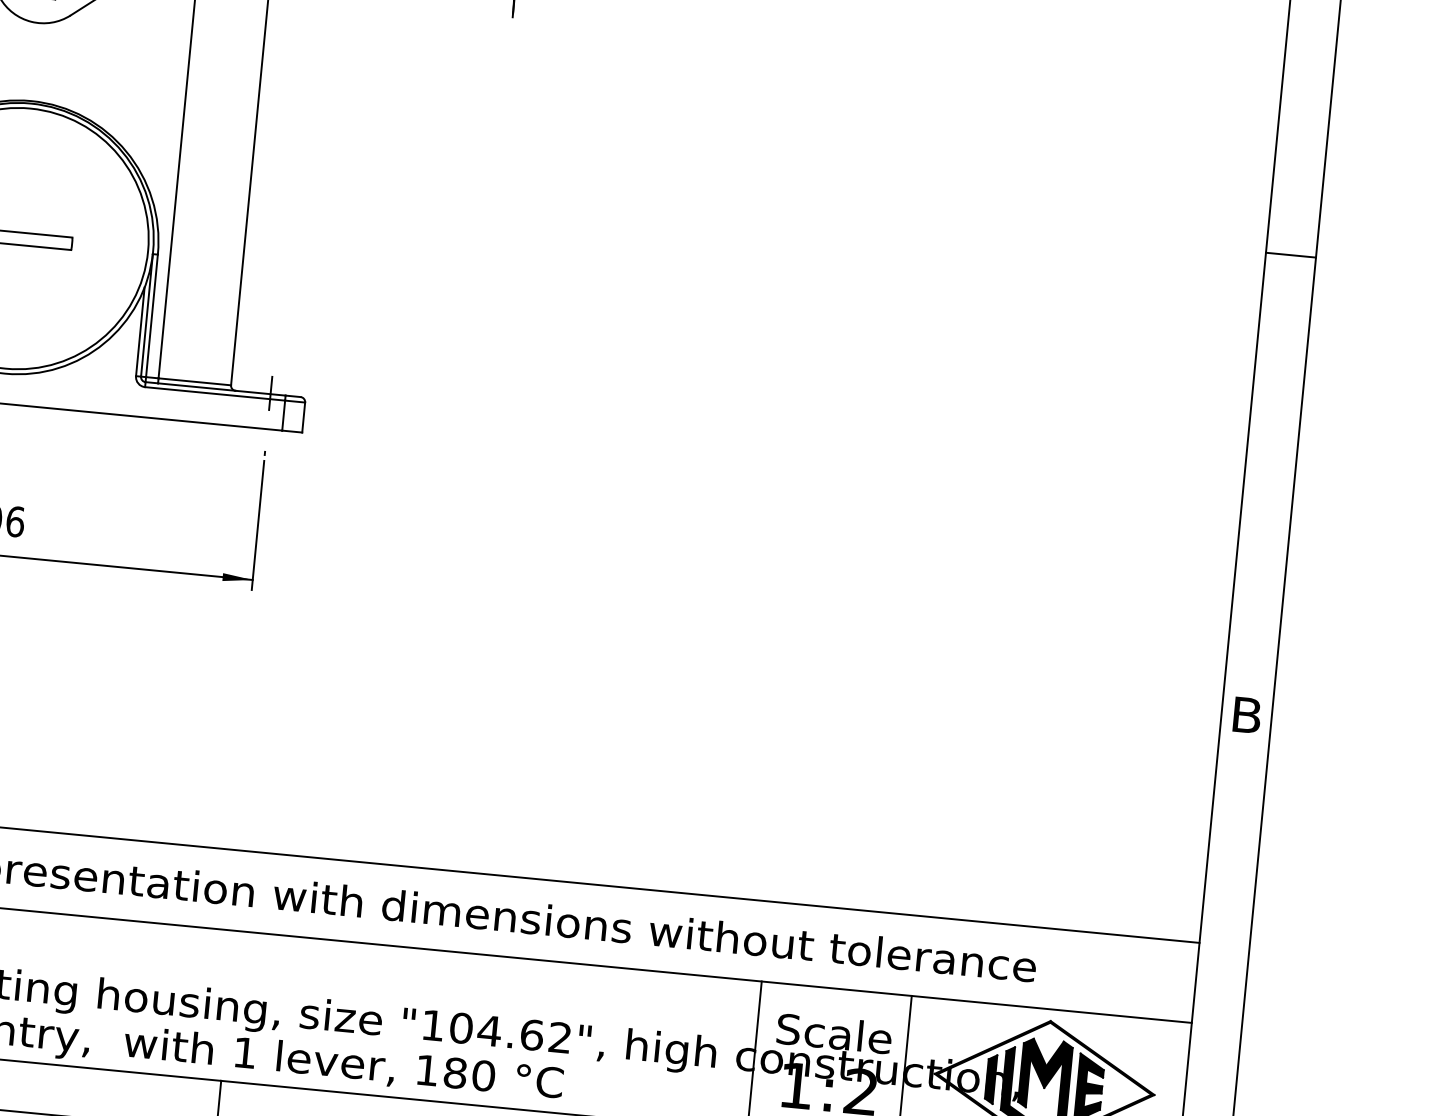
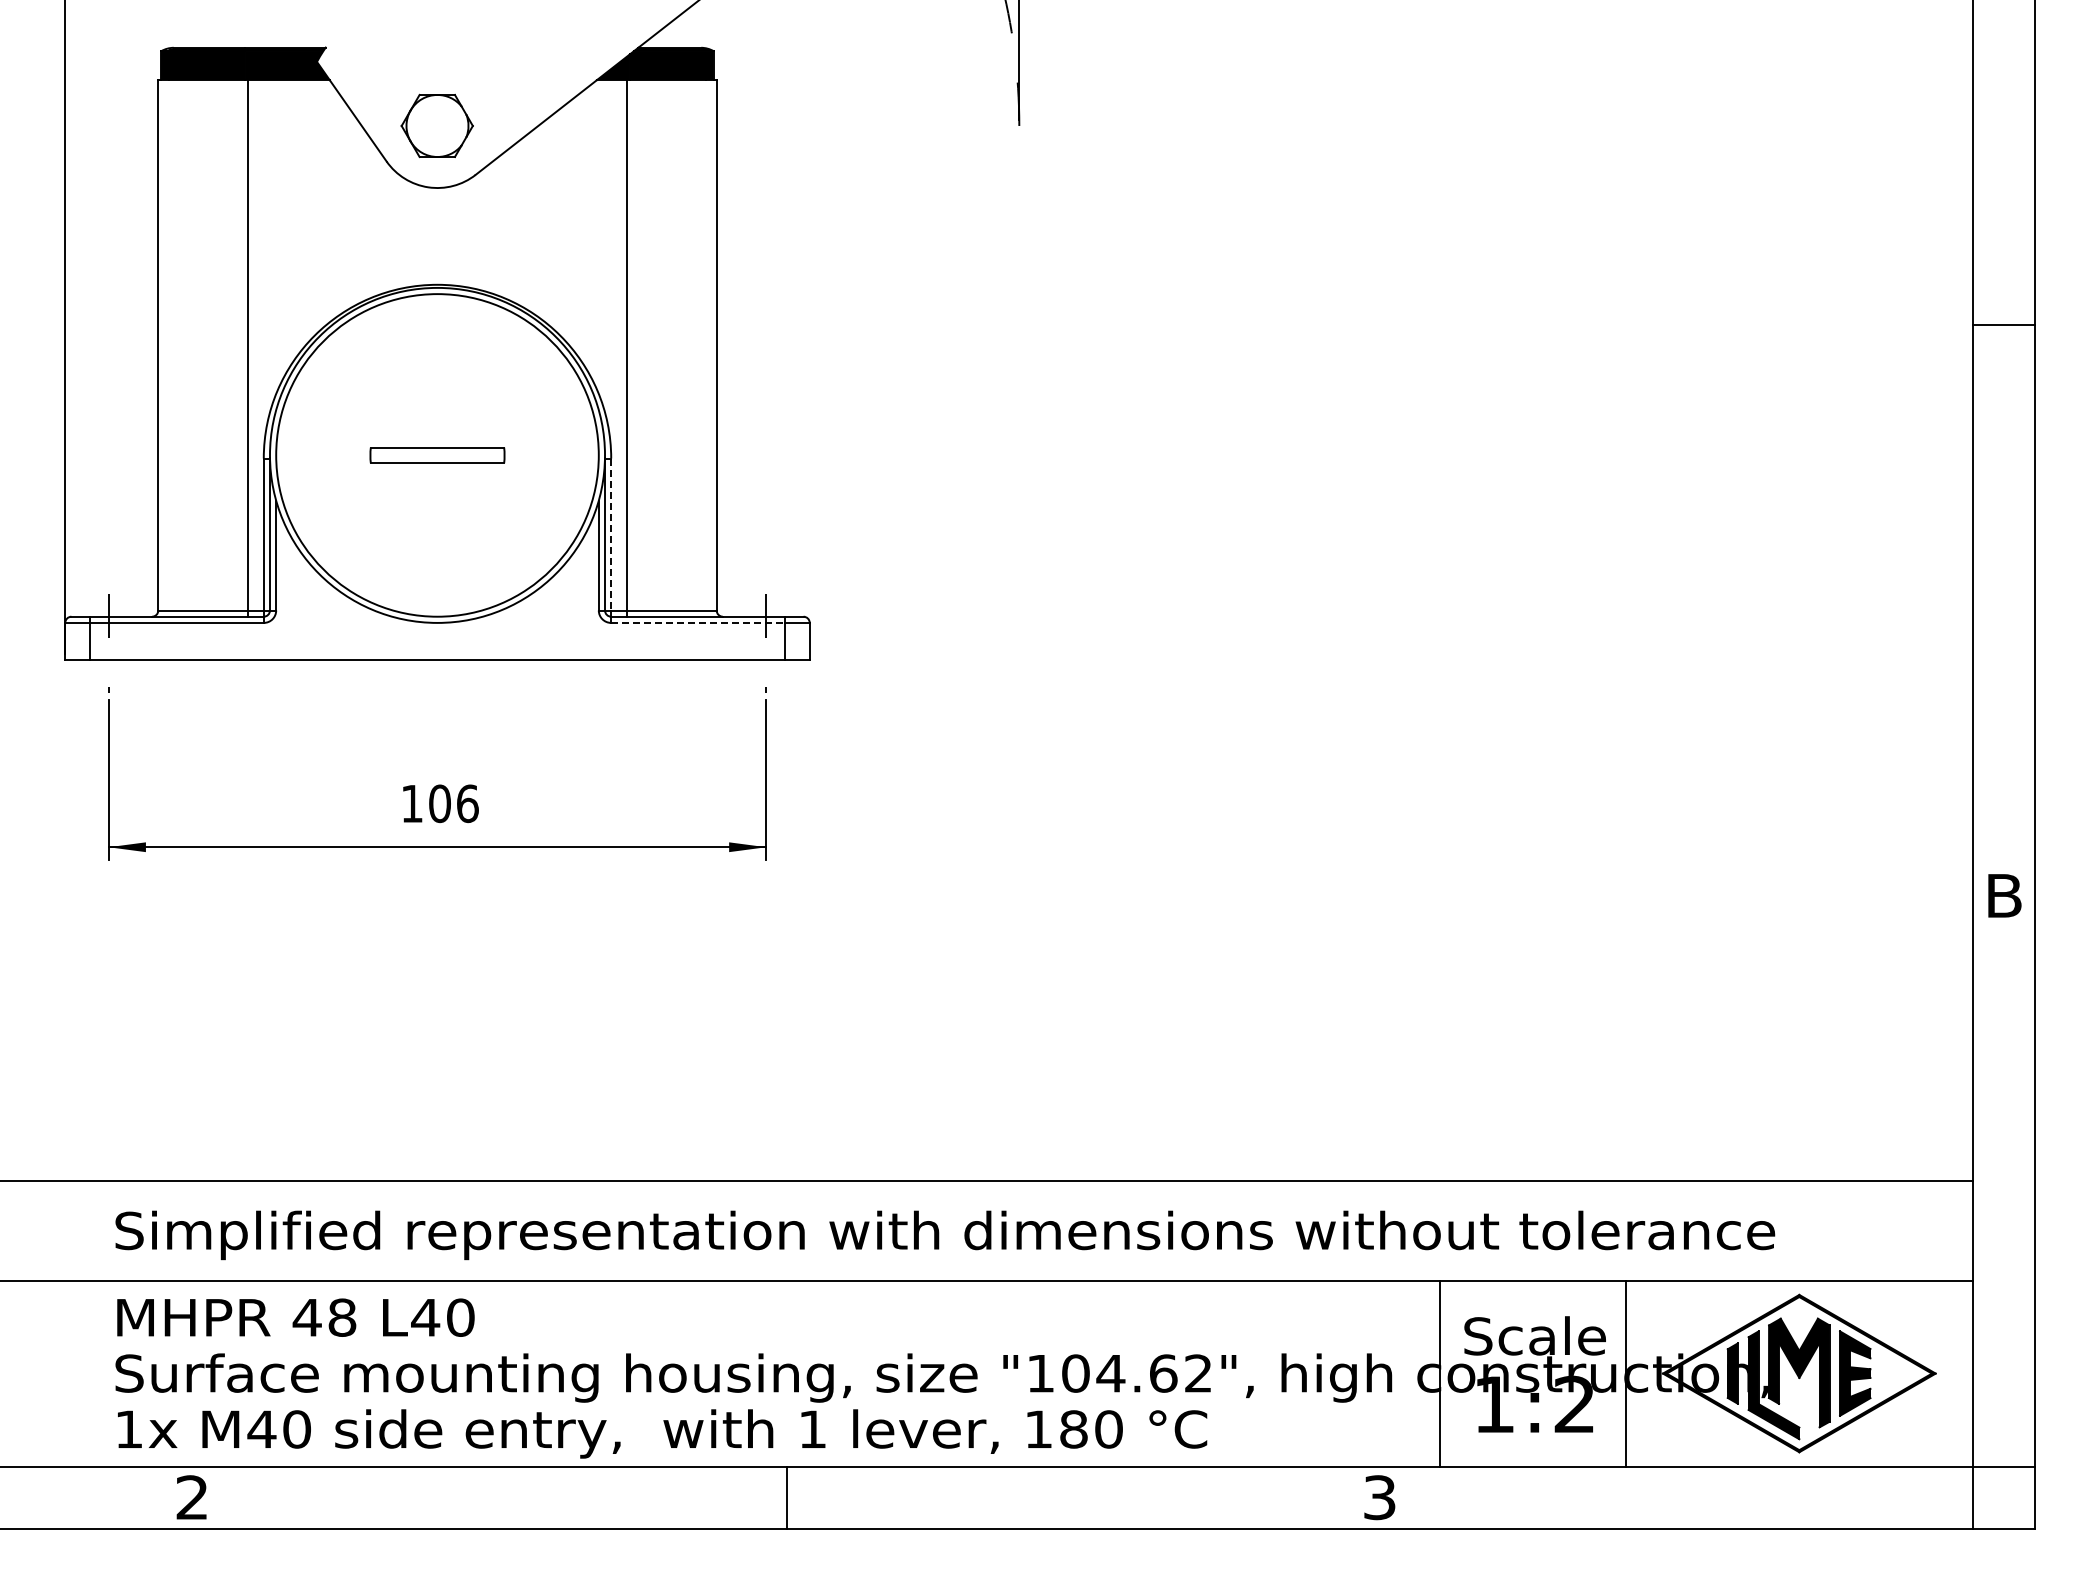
line: (152, 315) -> (611, 534), solid -> dashed
line: (215, 393) -> (698, 622), solid -> dashed

